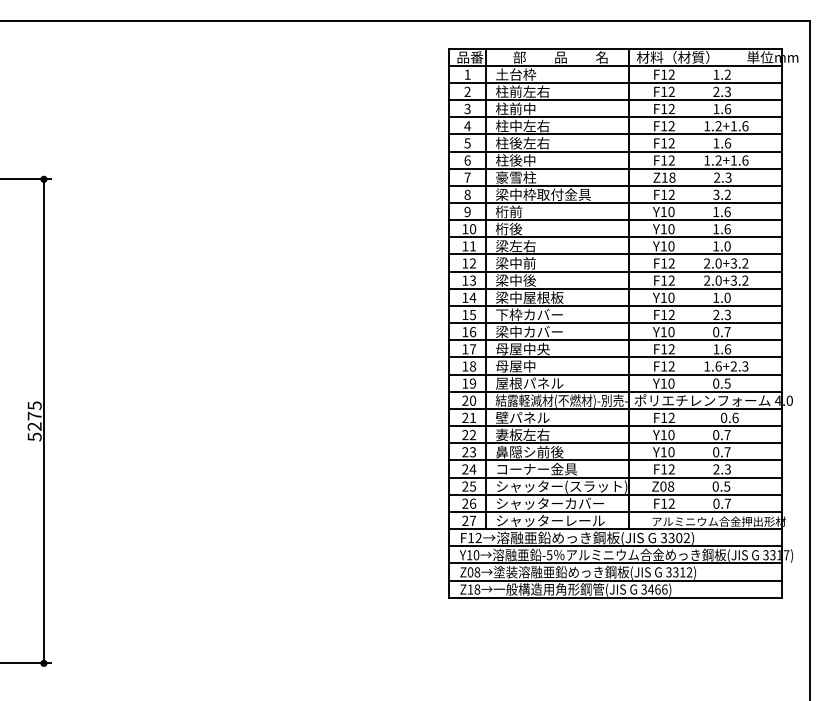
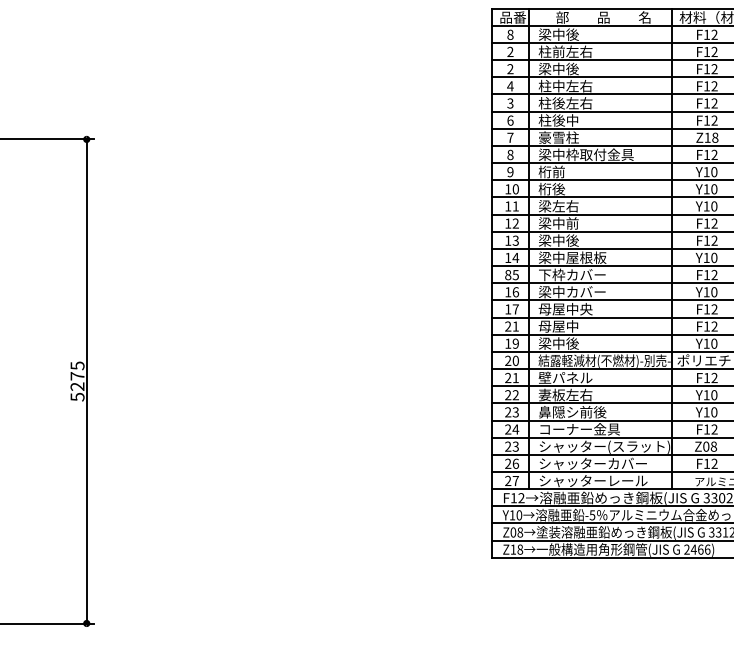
text: (467, 74) -> (510, 34), 1 -> 8
text: (516, 74) -> (559, 34), 土台枠 -> 梁中後
text: (515, 108) -> (558, 68), 柱前中 -> 梁中後
text: (467, 109) -> (510, 69), 3 -> 2
text: (467, 142) -> (510, 102), 5 -> 3
text: (465, 314) -> (508, 274), 15 -> 85
text: (469, 366) -> (512, 326), 18 -> 21
text: (529, 383) -> (572, 343), 屋根パネル -> 梁中後
text: (472, 485) -> (515, 445), 25 -> 23
text: (643, 589) -> (686, 549), 3466) -> 2466)

